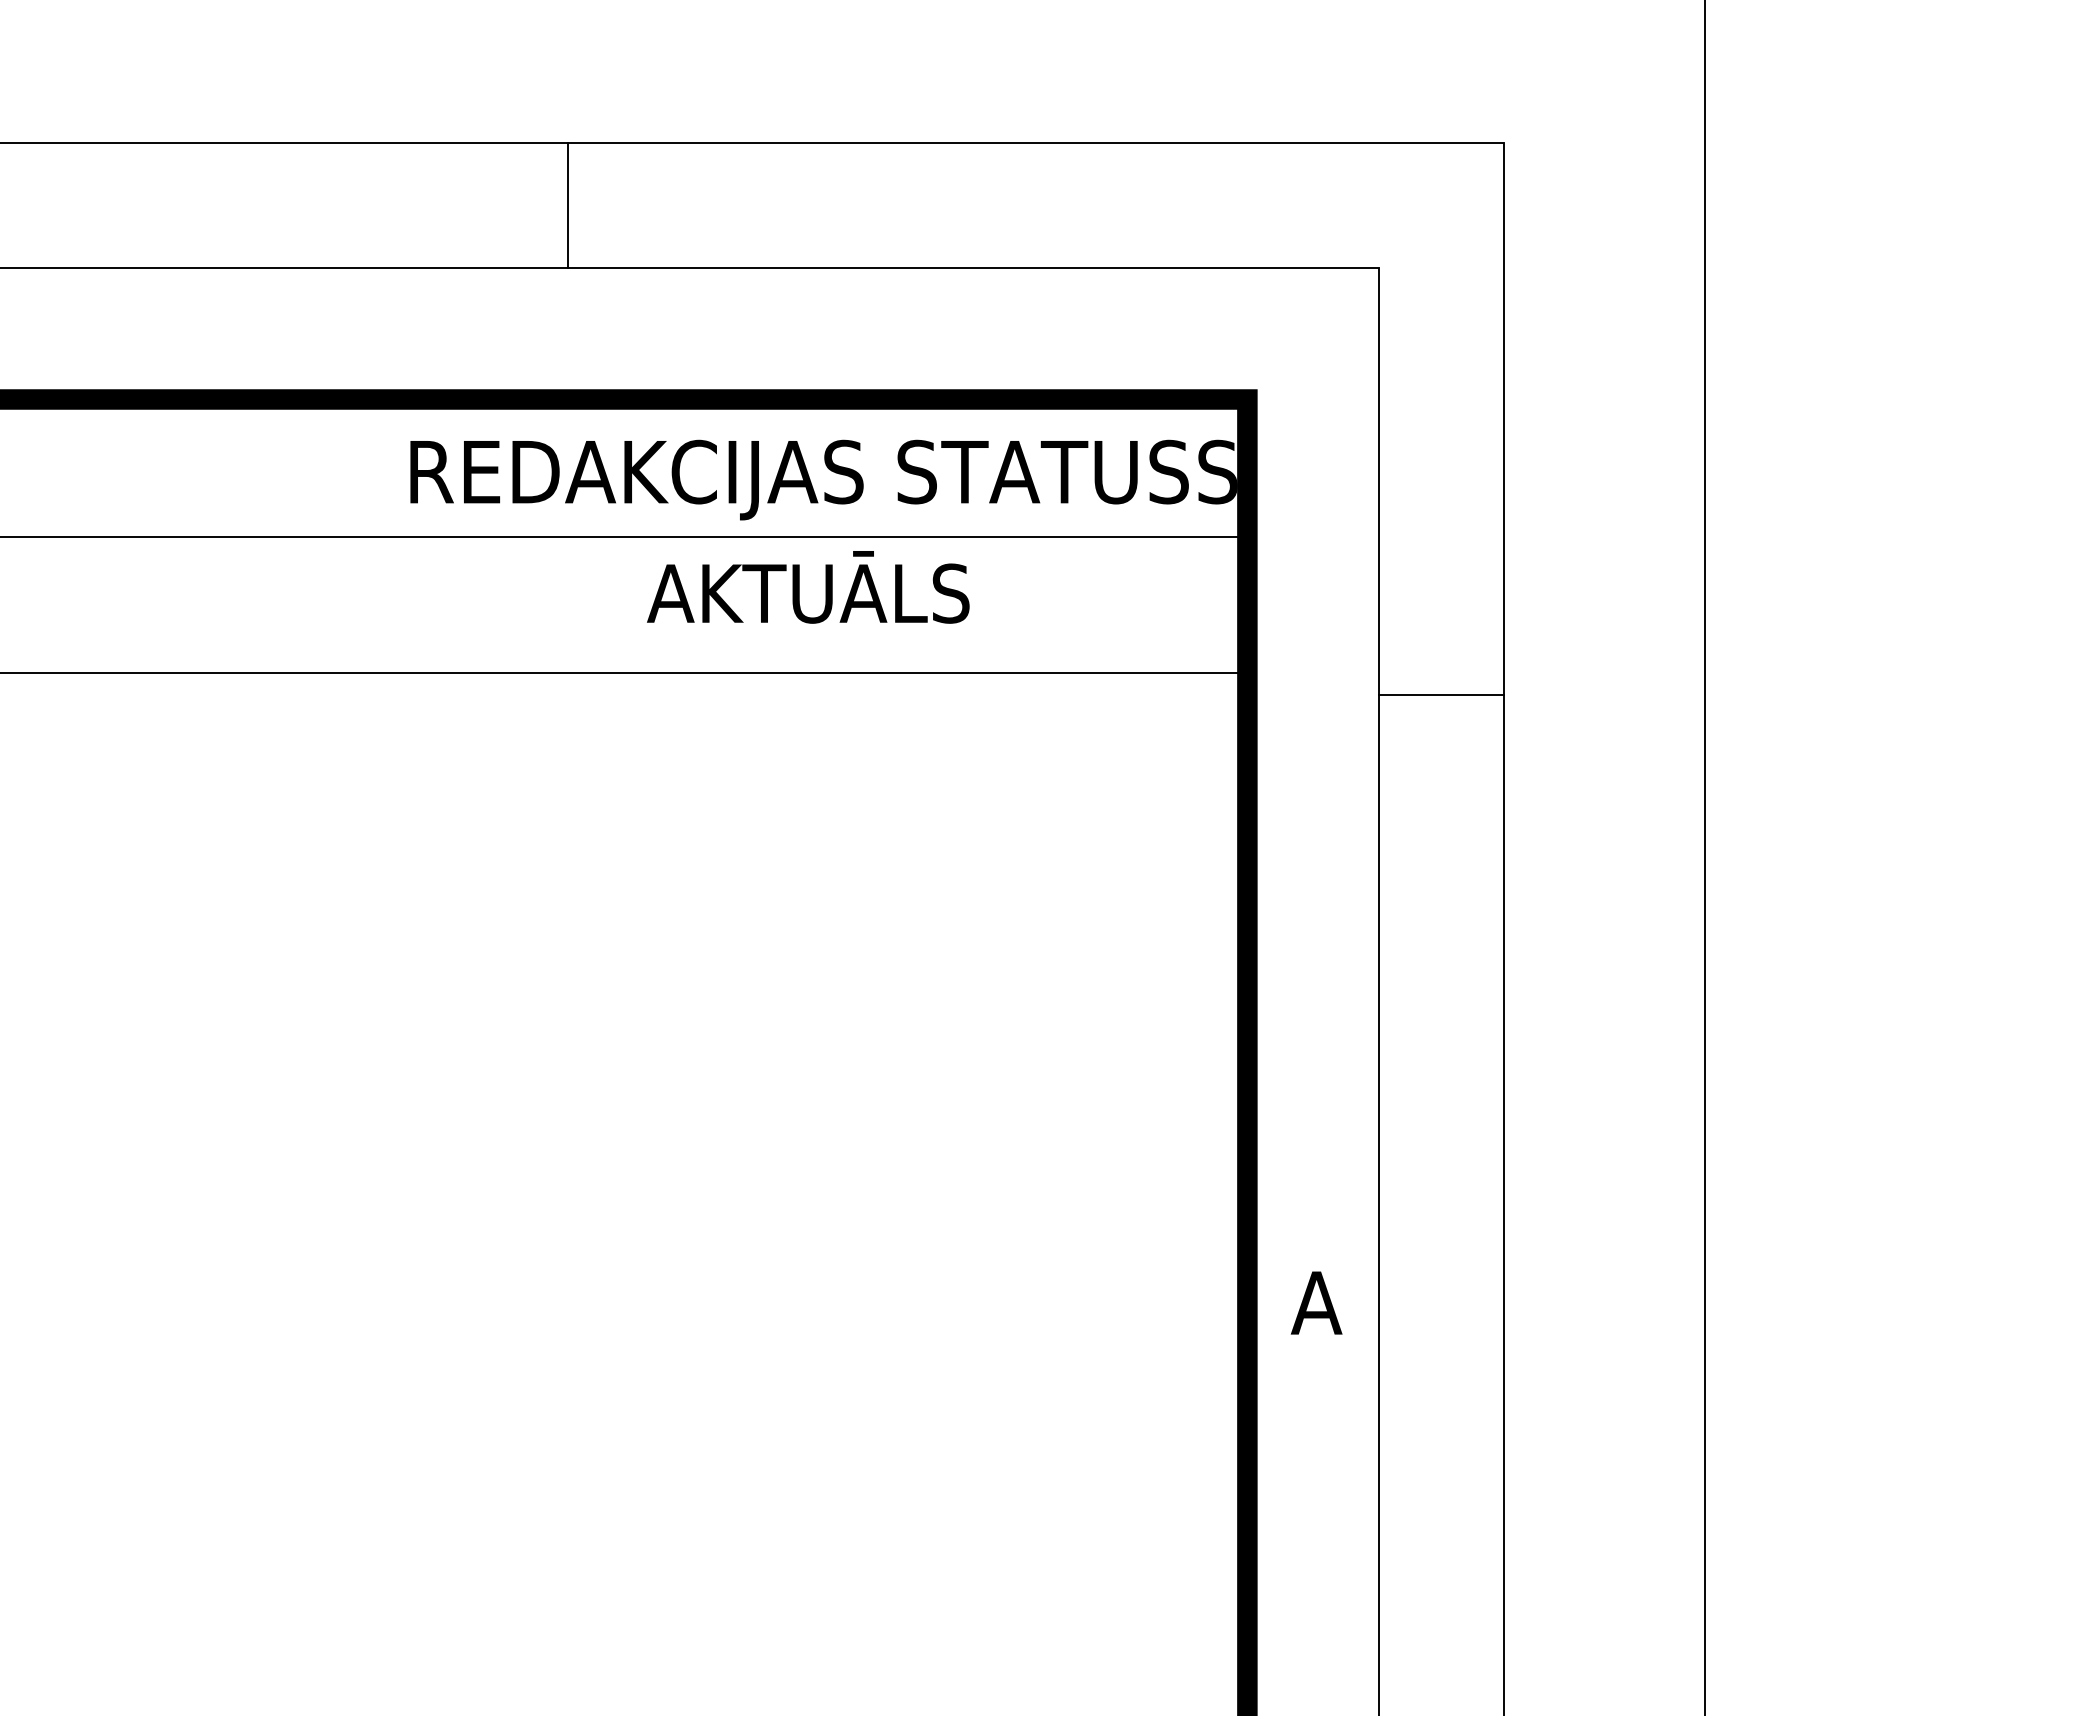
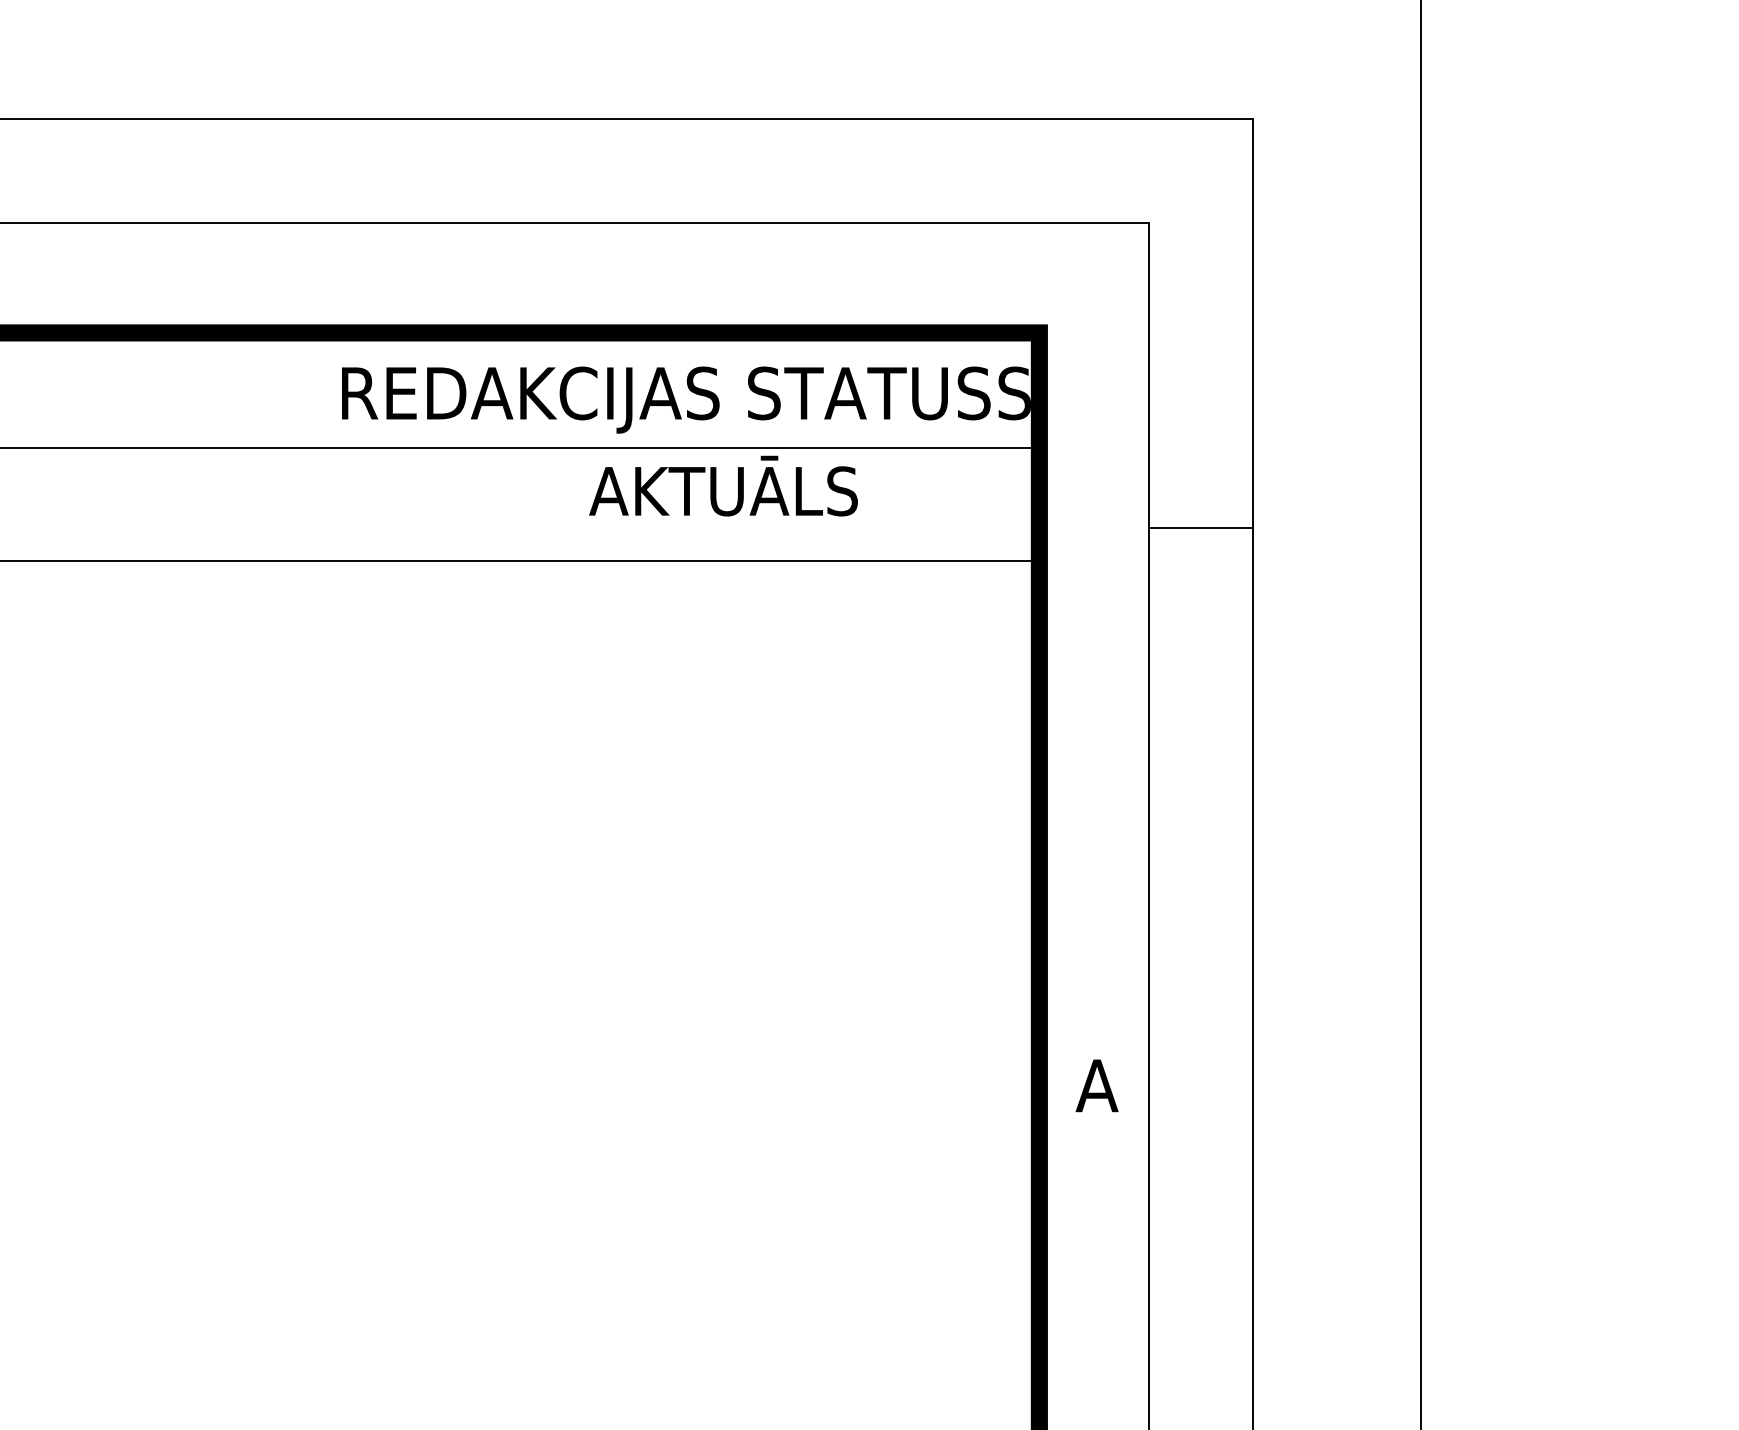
line: (568, 205) -> (473, 171), removed
text: (808, 587) -> (723, 486), moved
line: (1441, 695) -> (1201, 527), moved

